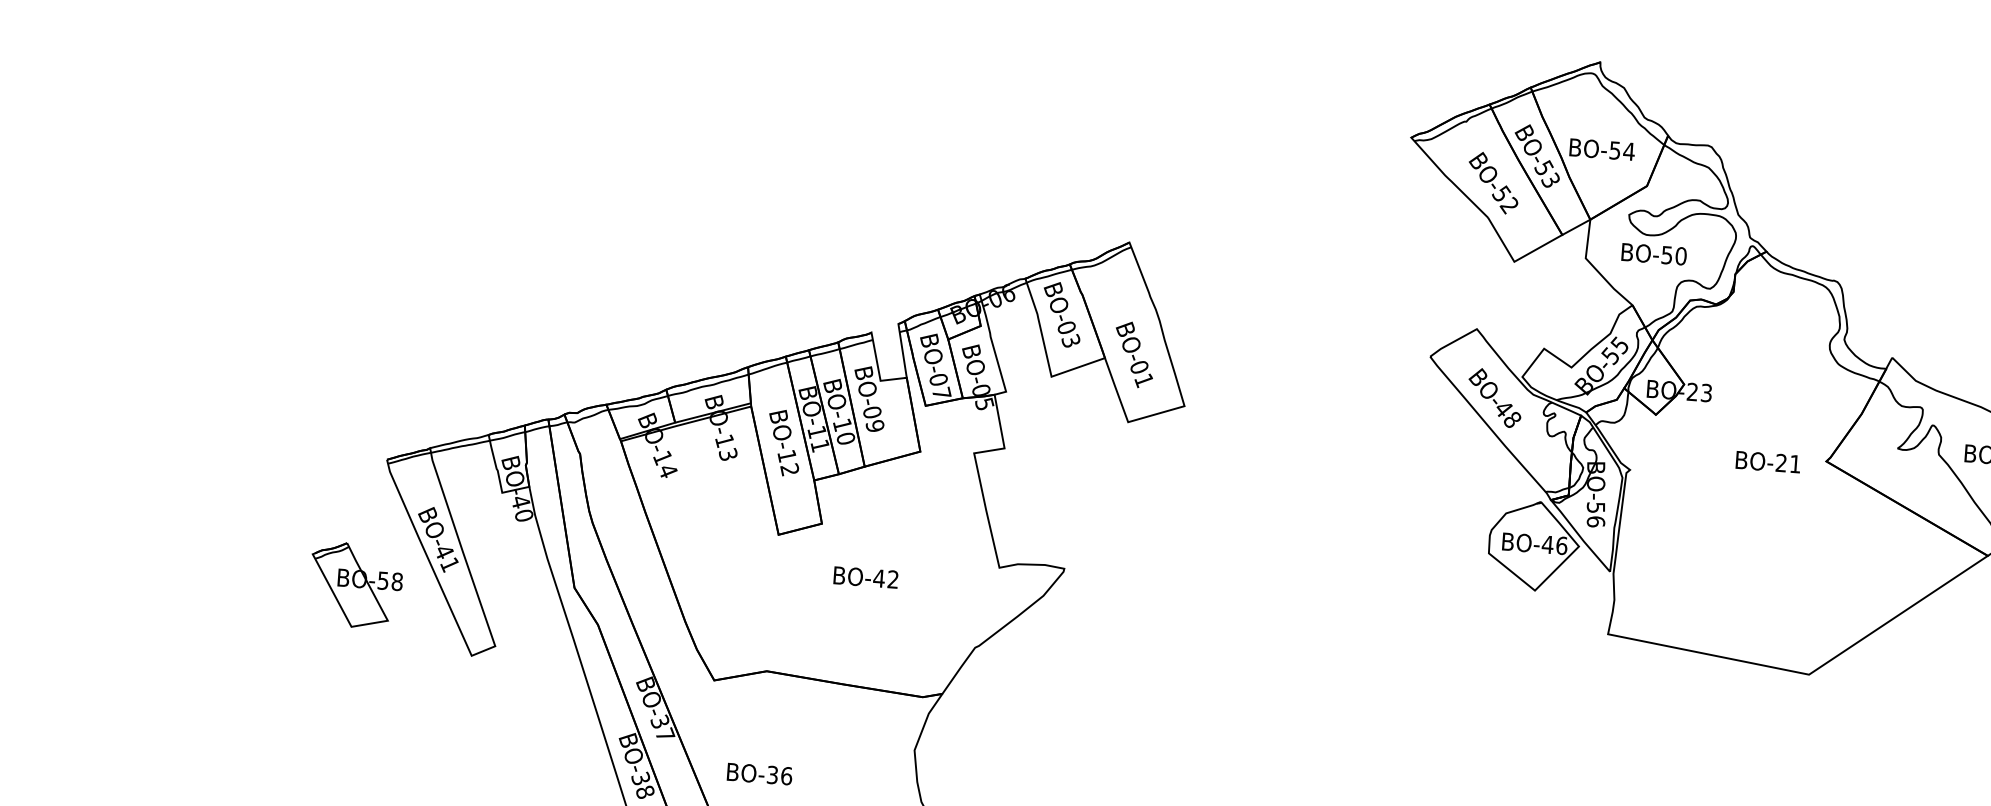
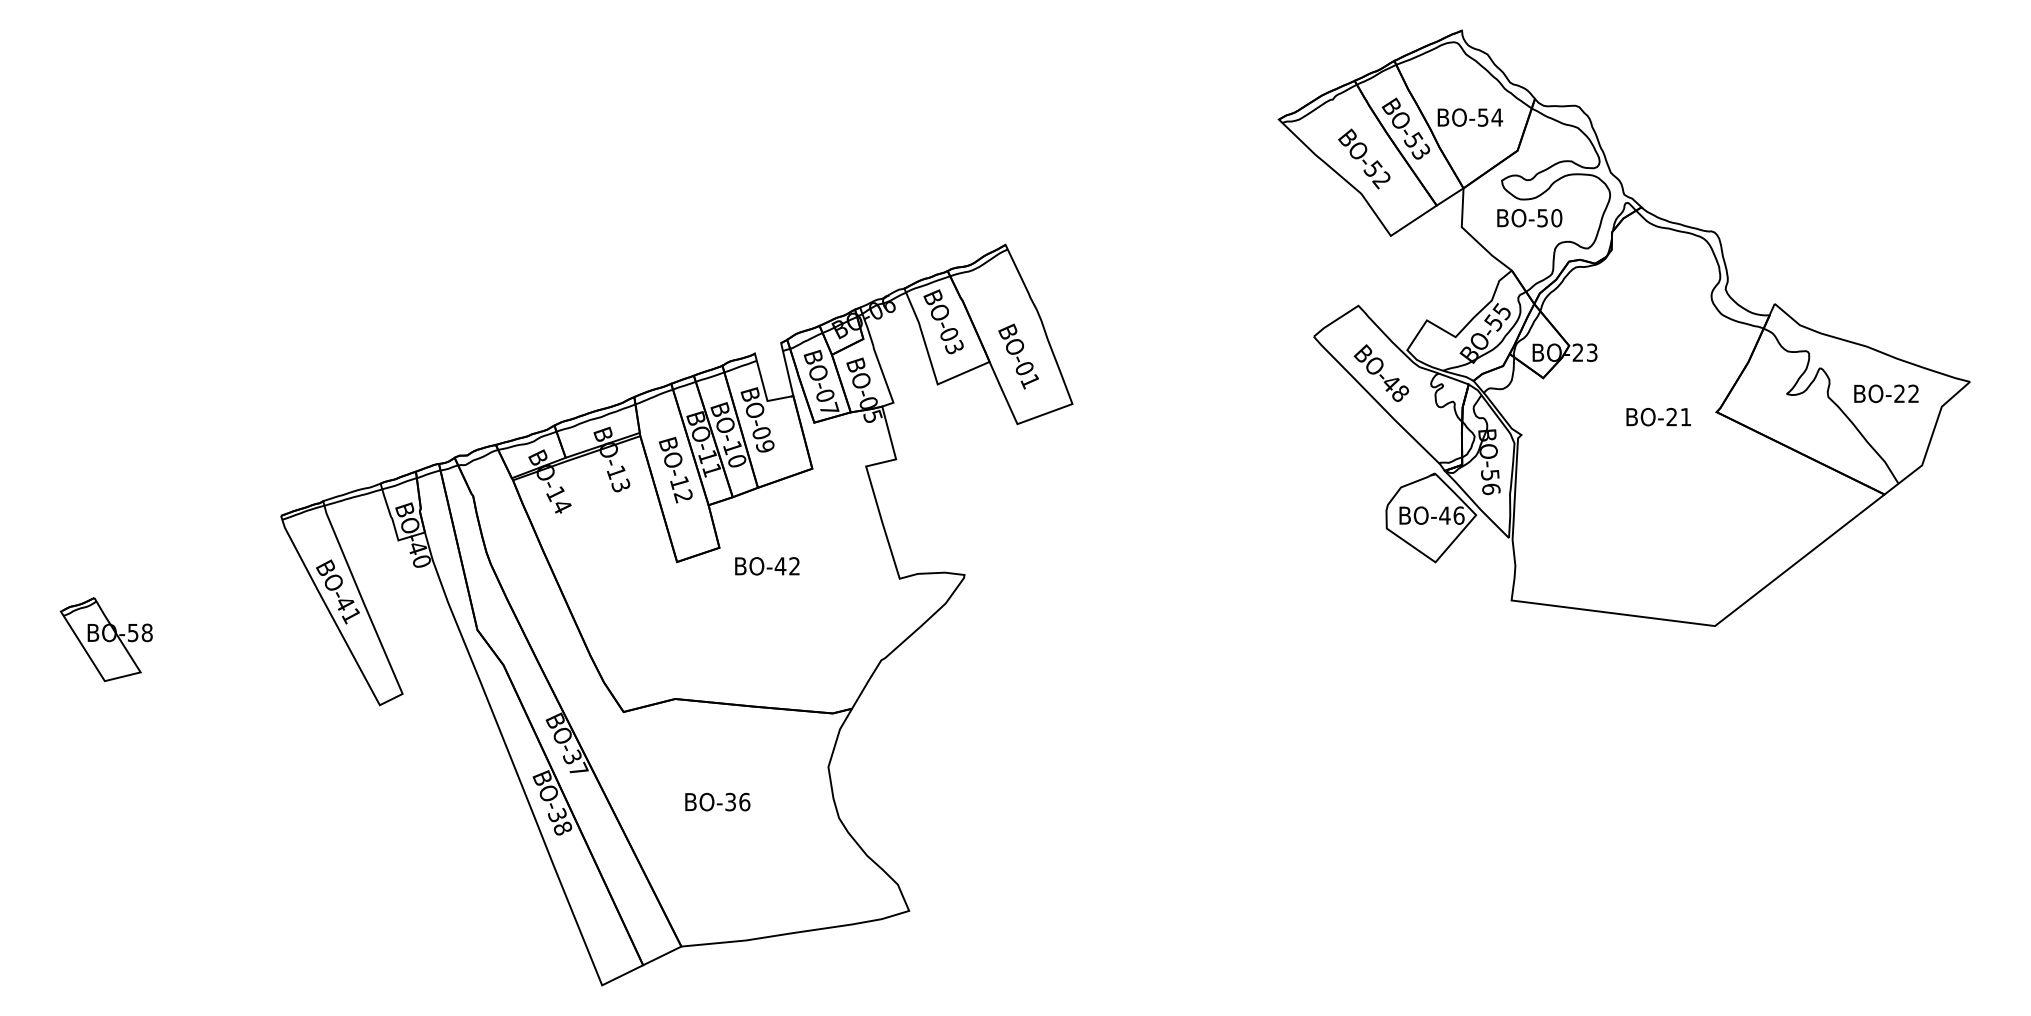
text: (866, 577) -> (767, 566), moved
part: (355, 585) -> (105, 639), moved
text: (759, 773) -> (717, 801), moved

